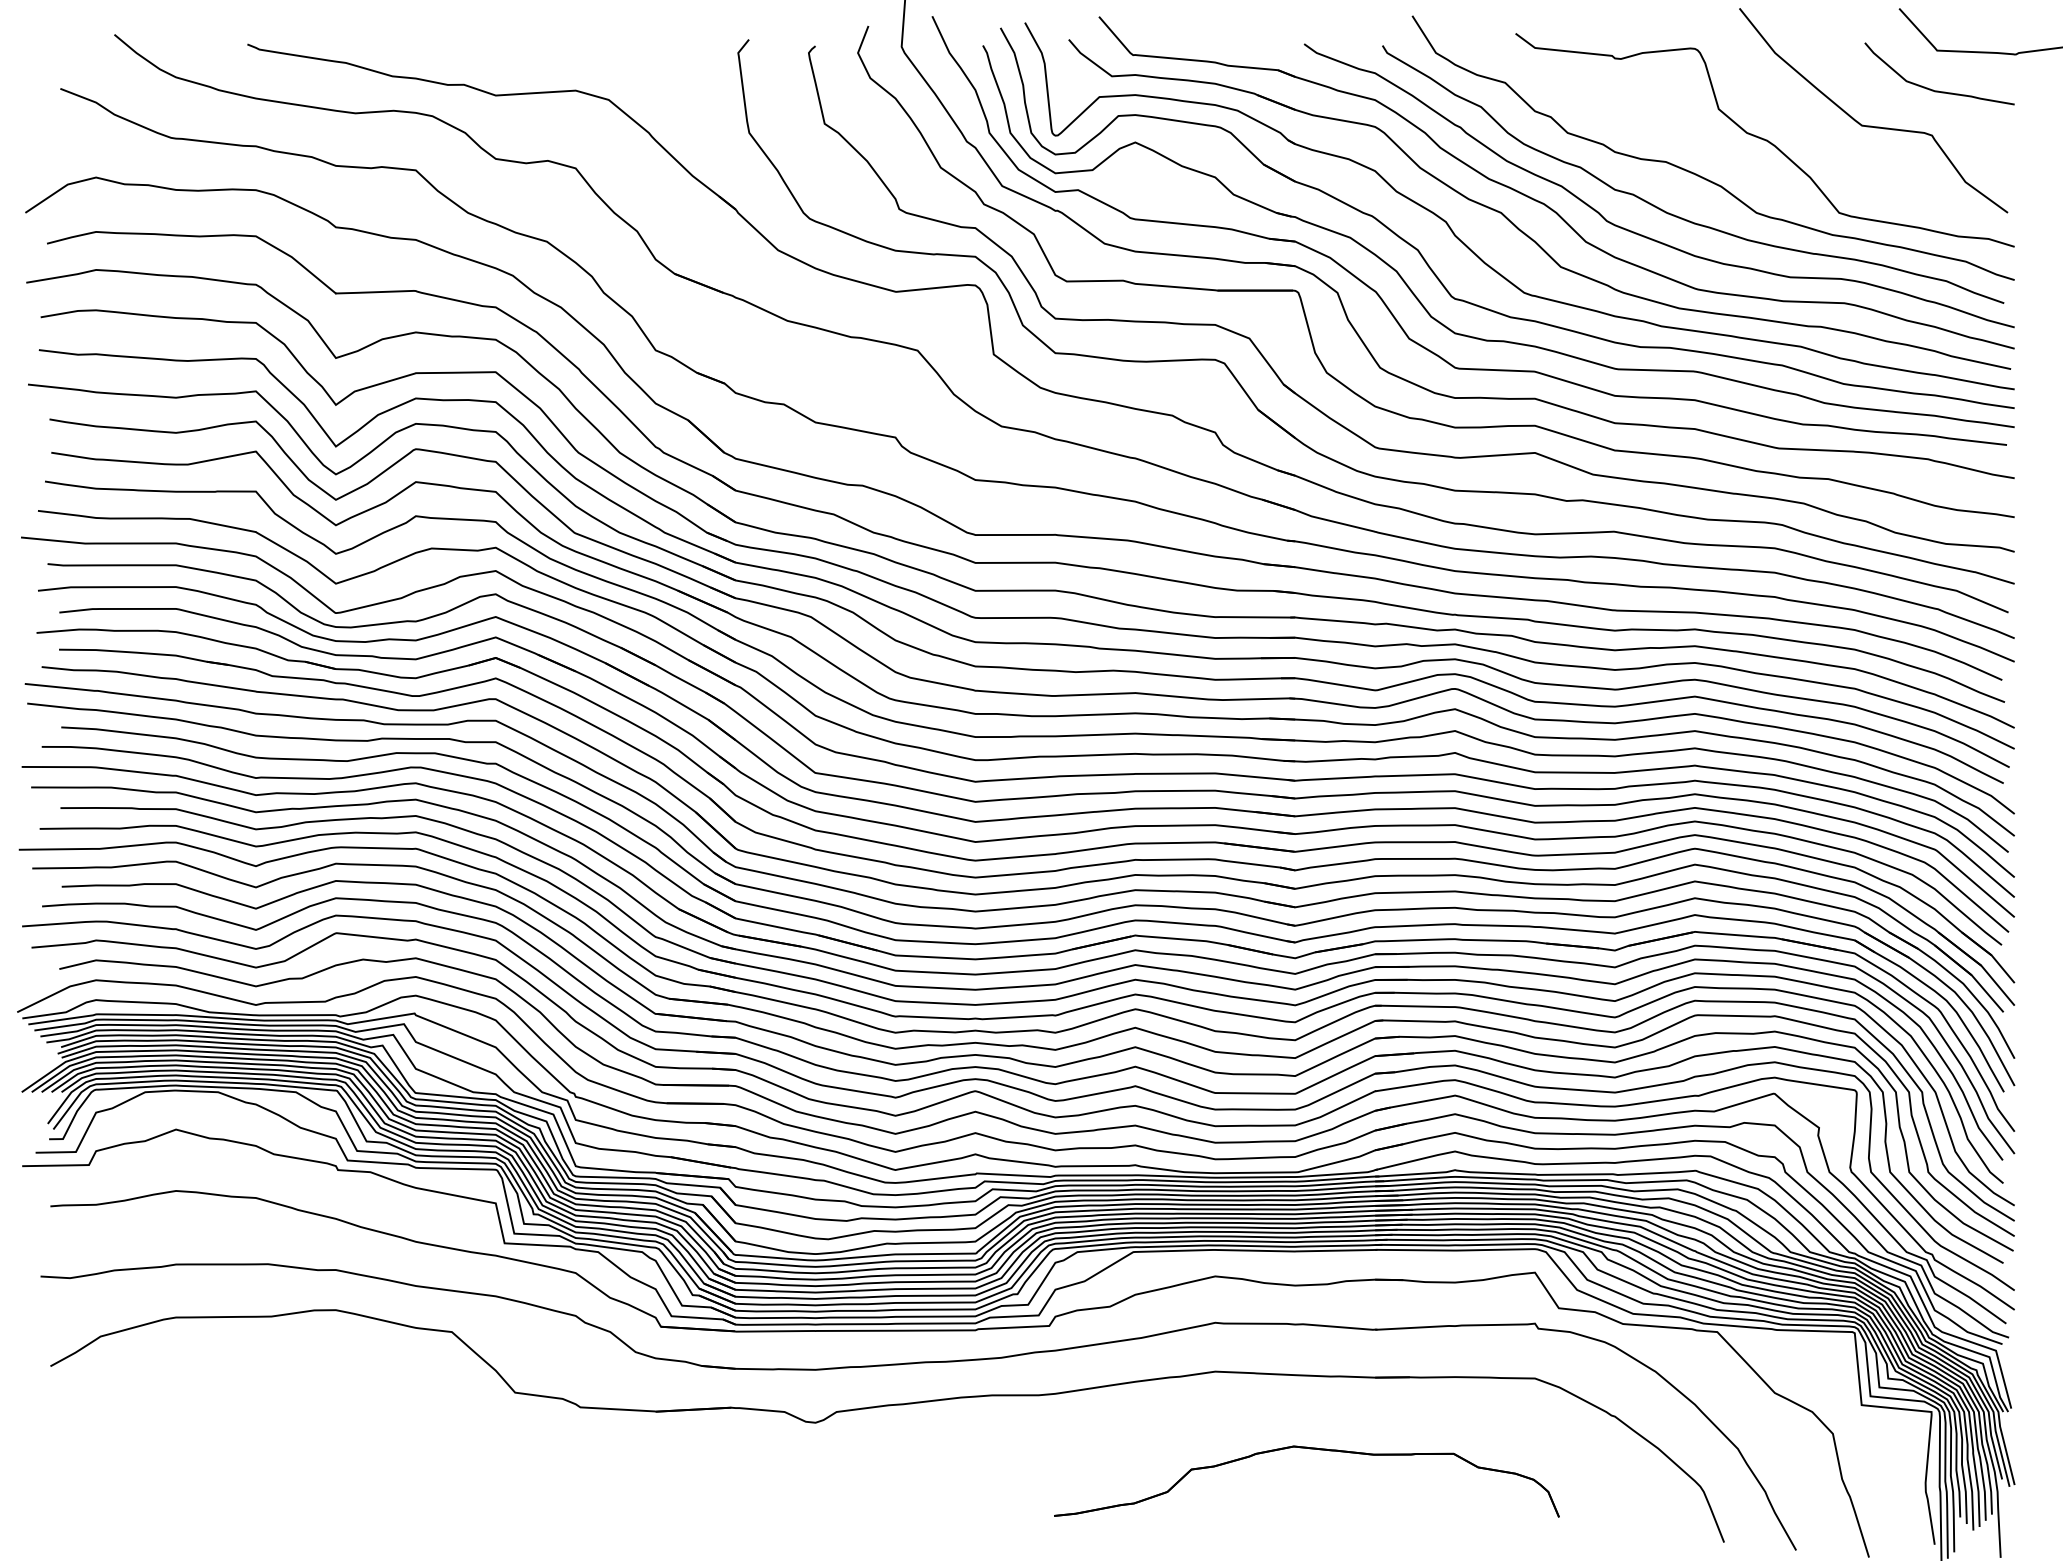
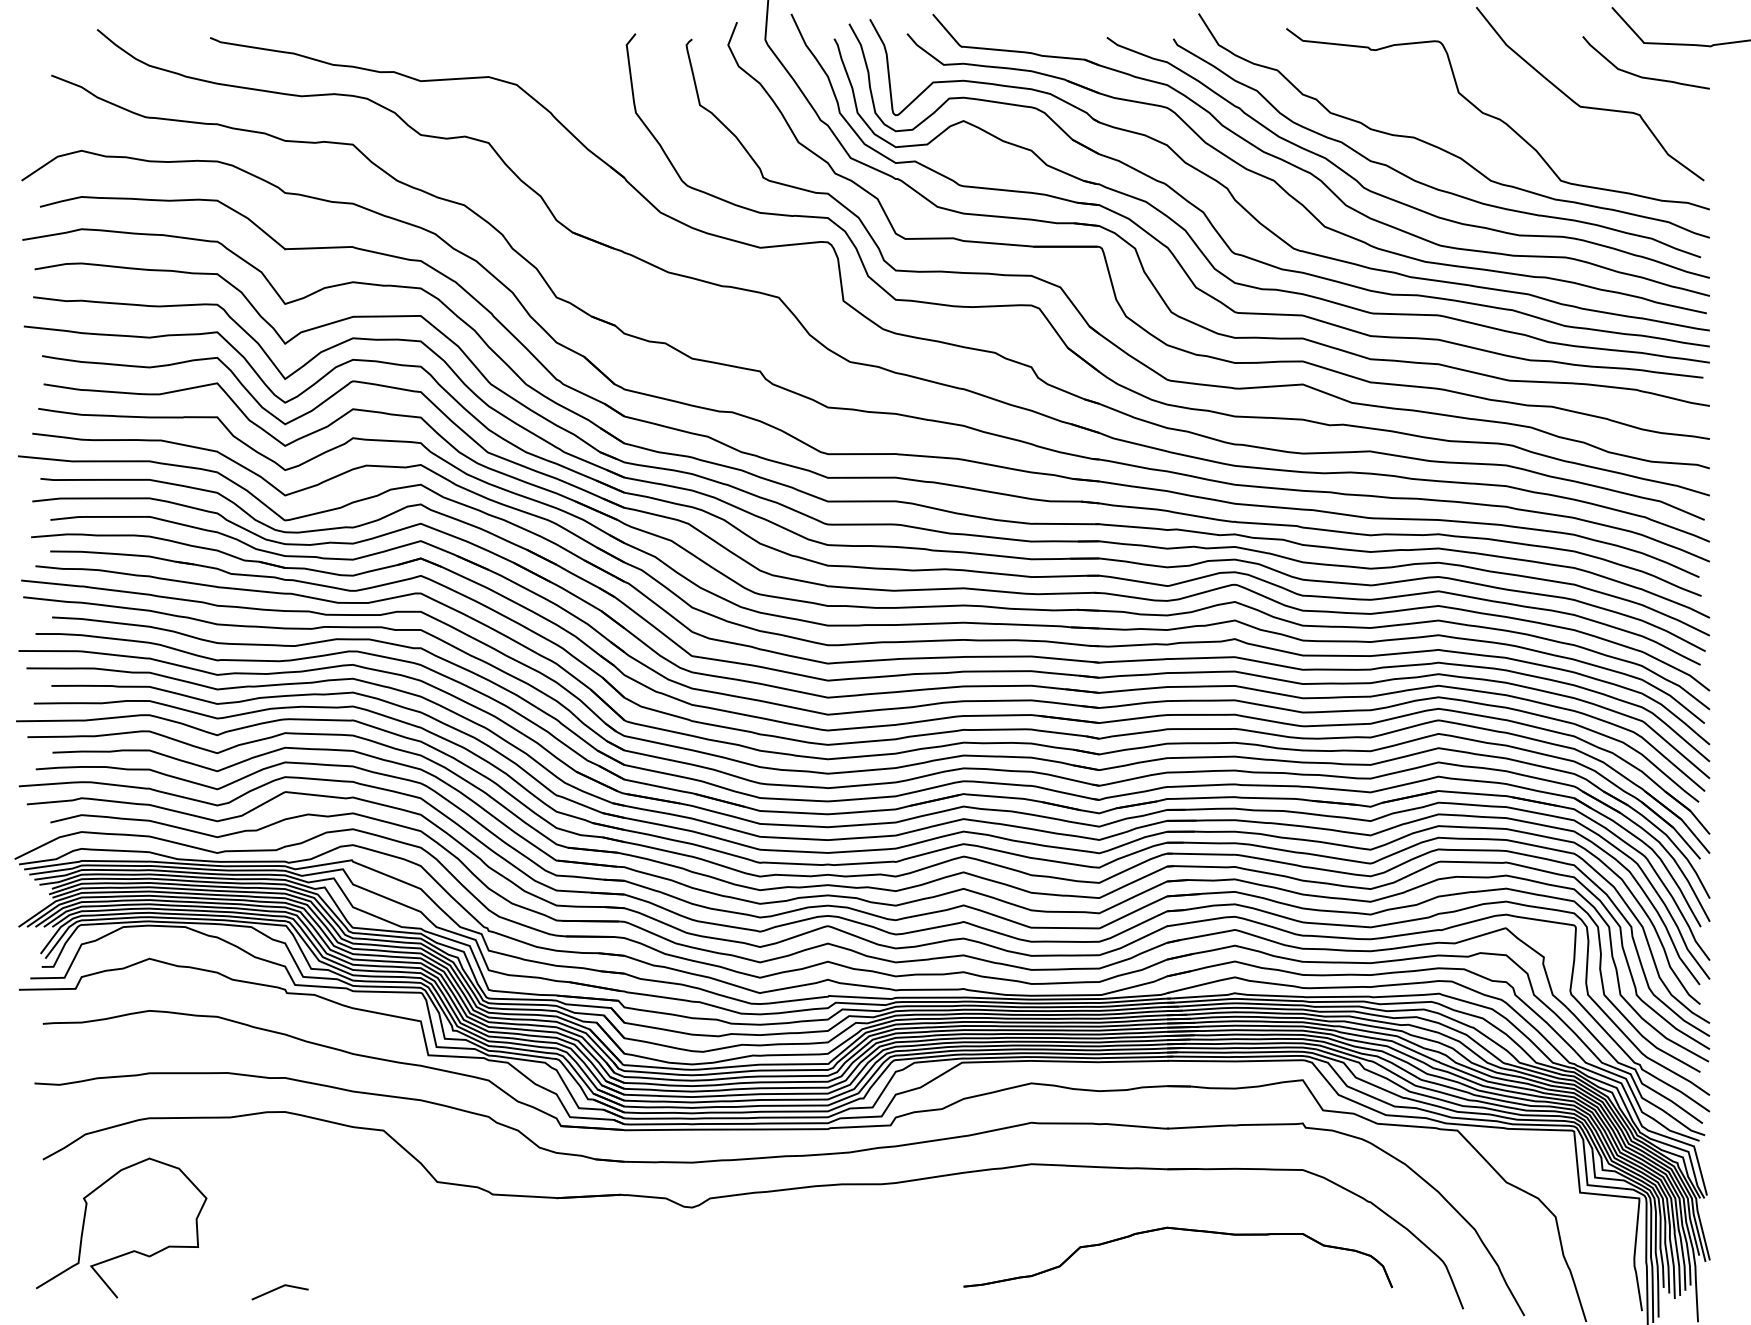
part: (1310, 1449) -> (1181, 1230), moved
curve: (152, 1474) -> (129, 1251), added
line: (328, 1519) -> (278, 1289), added

